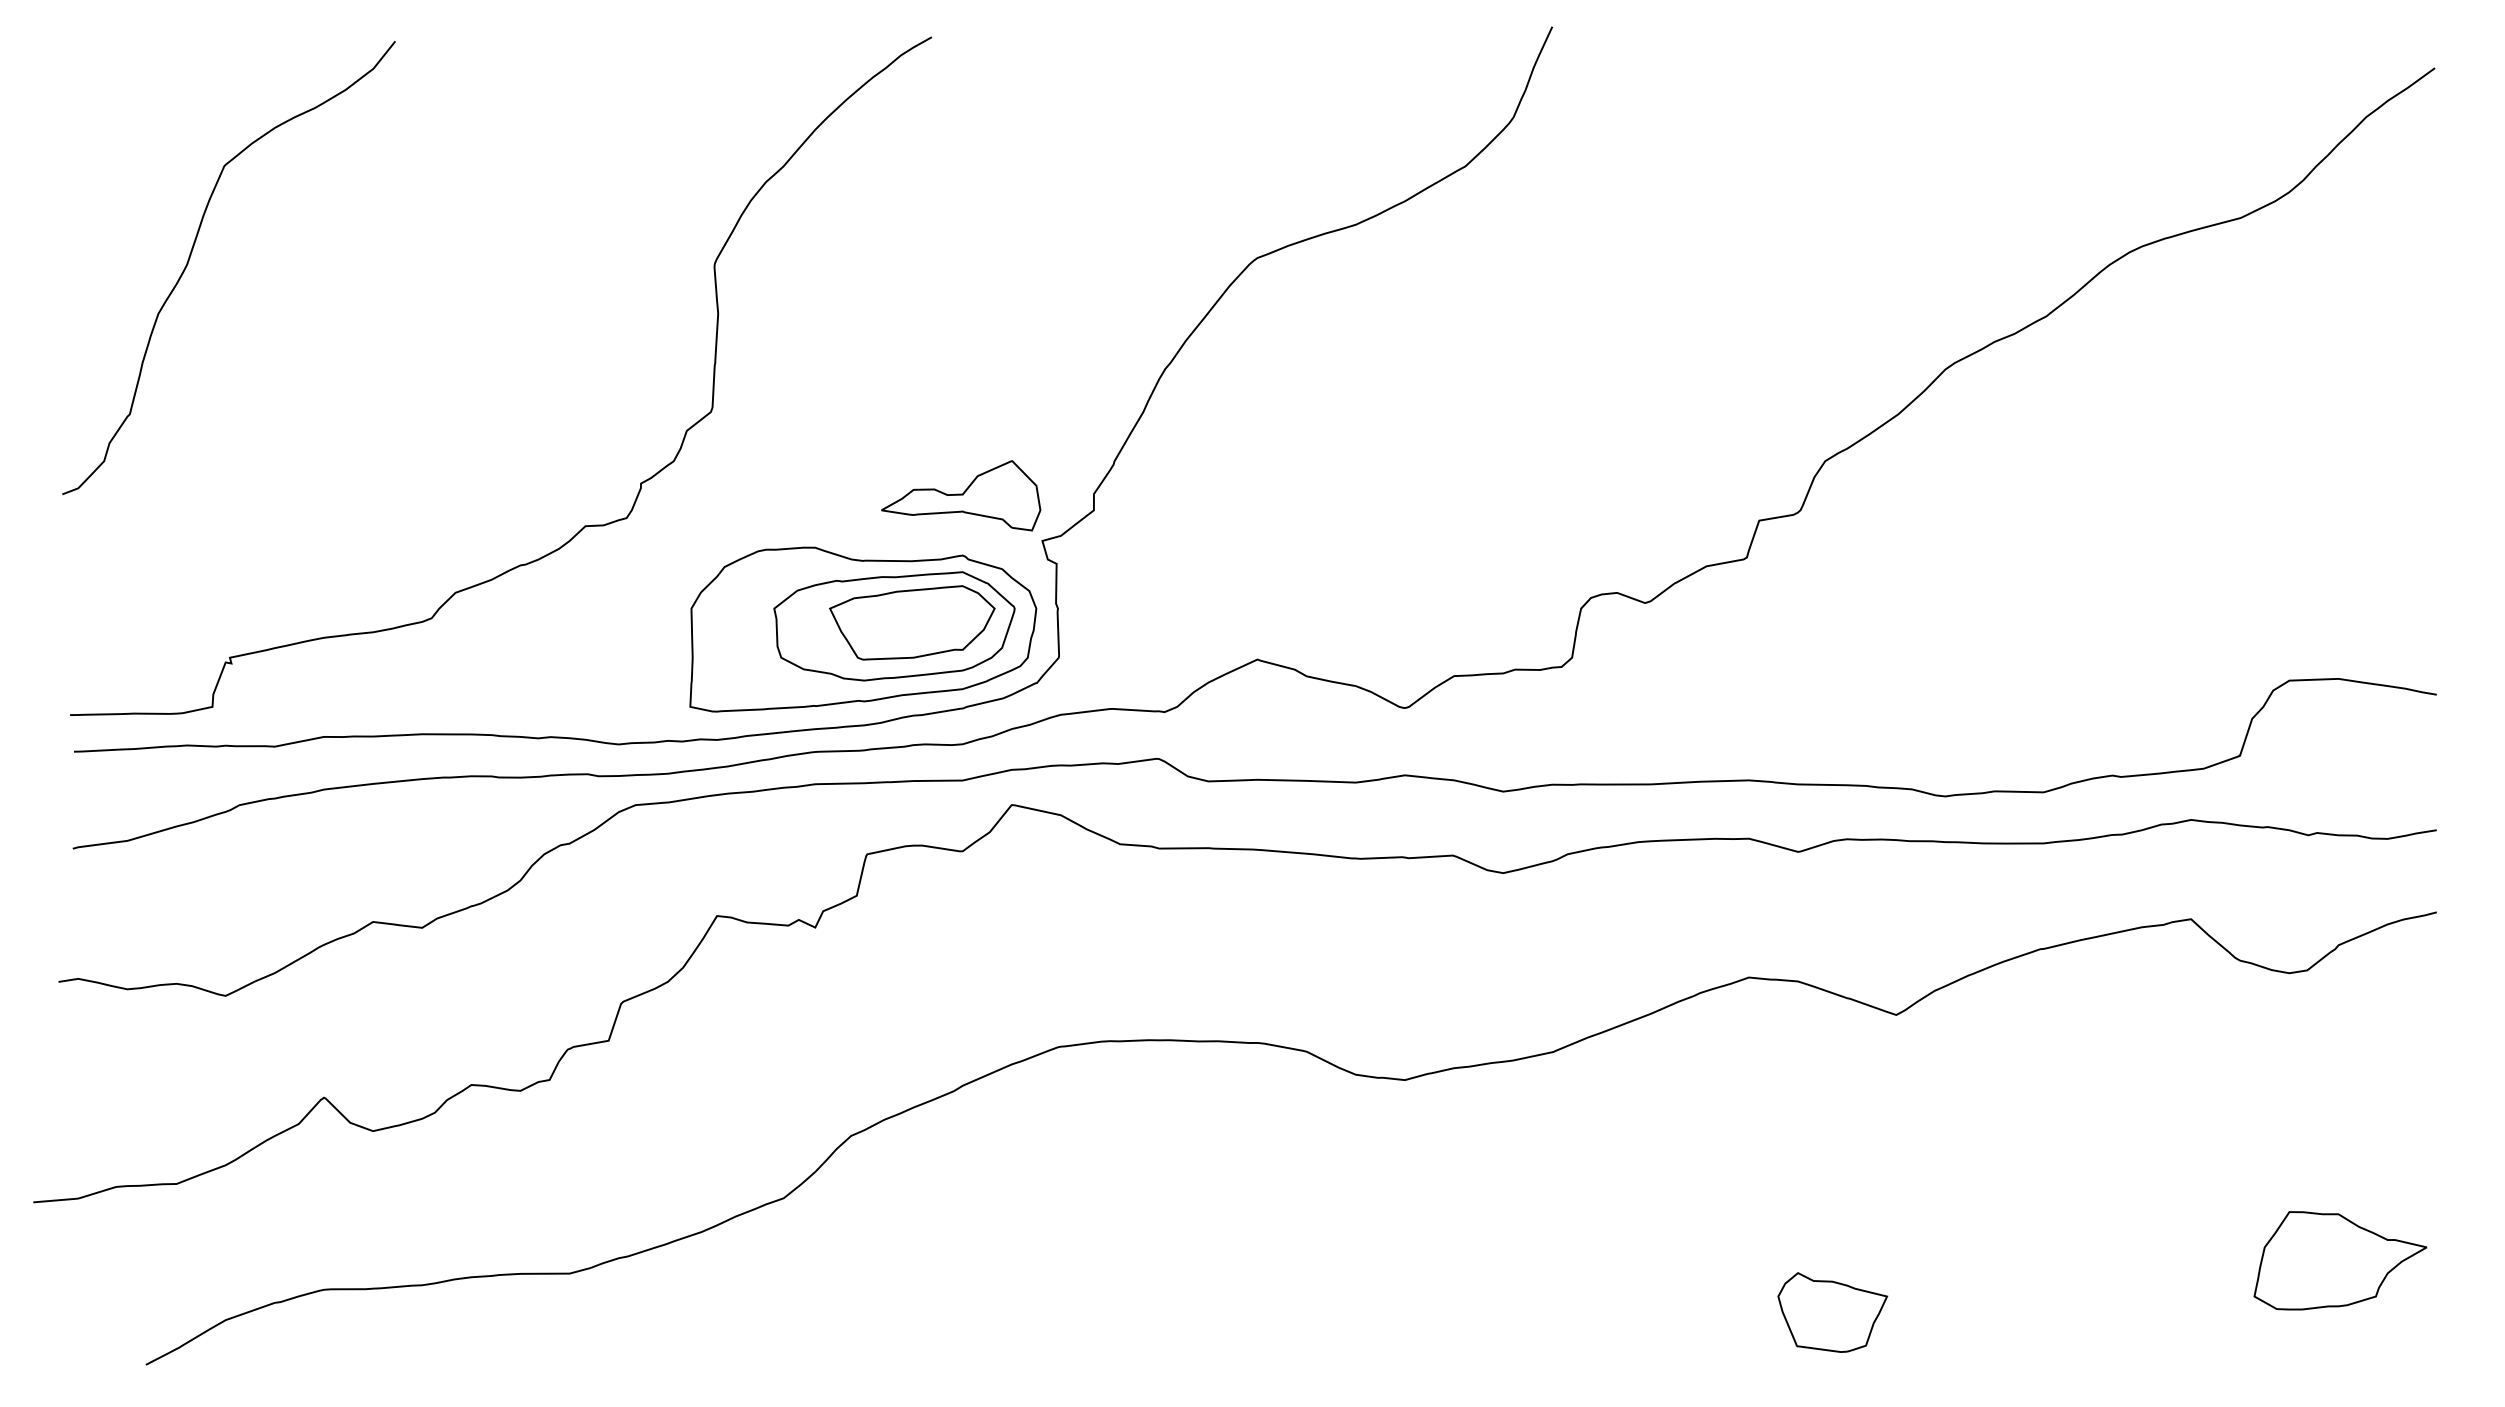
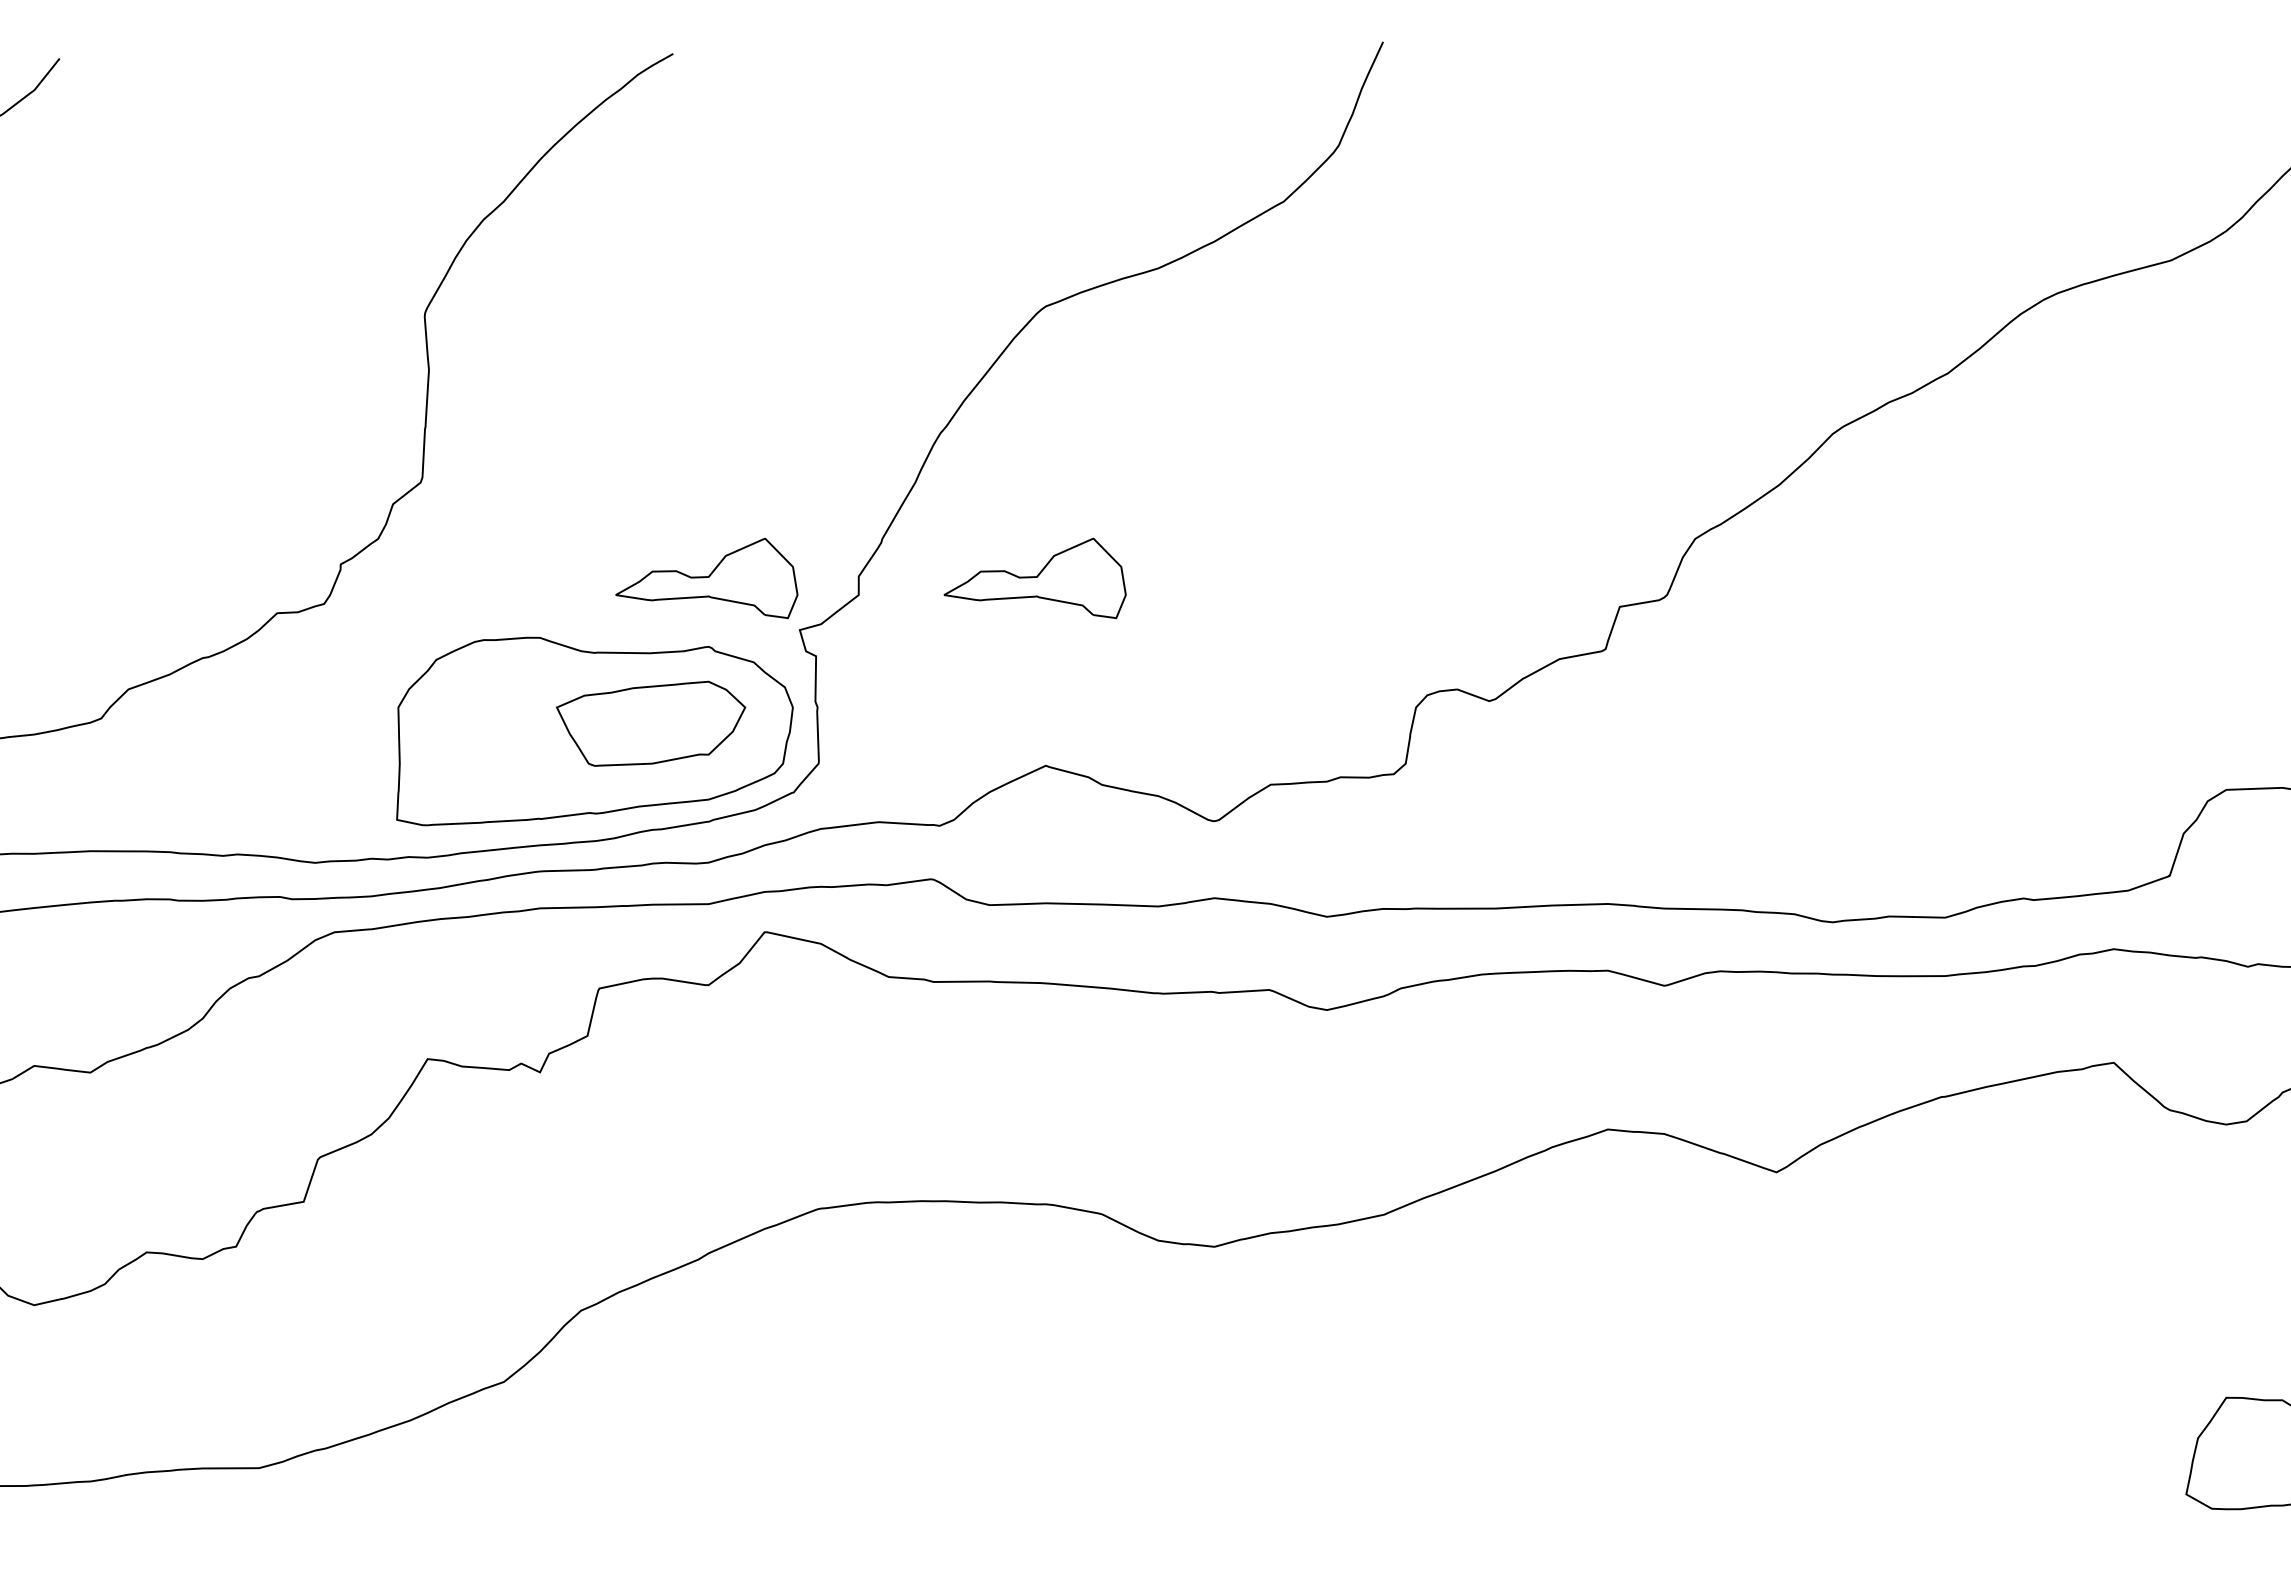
part: (1248, 495) -> (1035, 578), added
part: (894, 626) -> (630, 727), removed
part: (1832, 1312) -> (1703, 1512), removed

